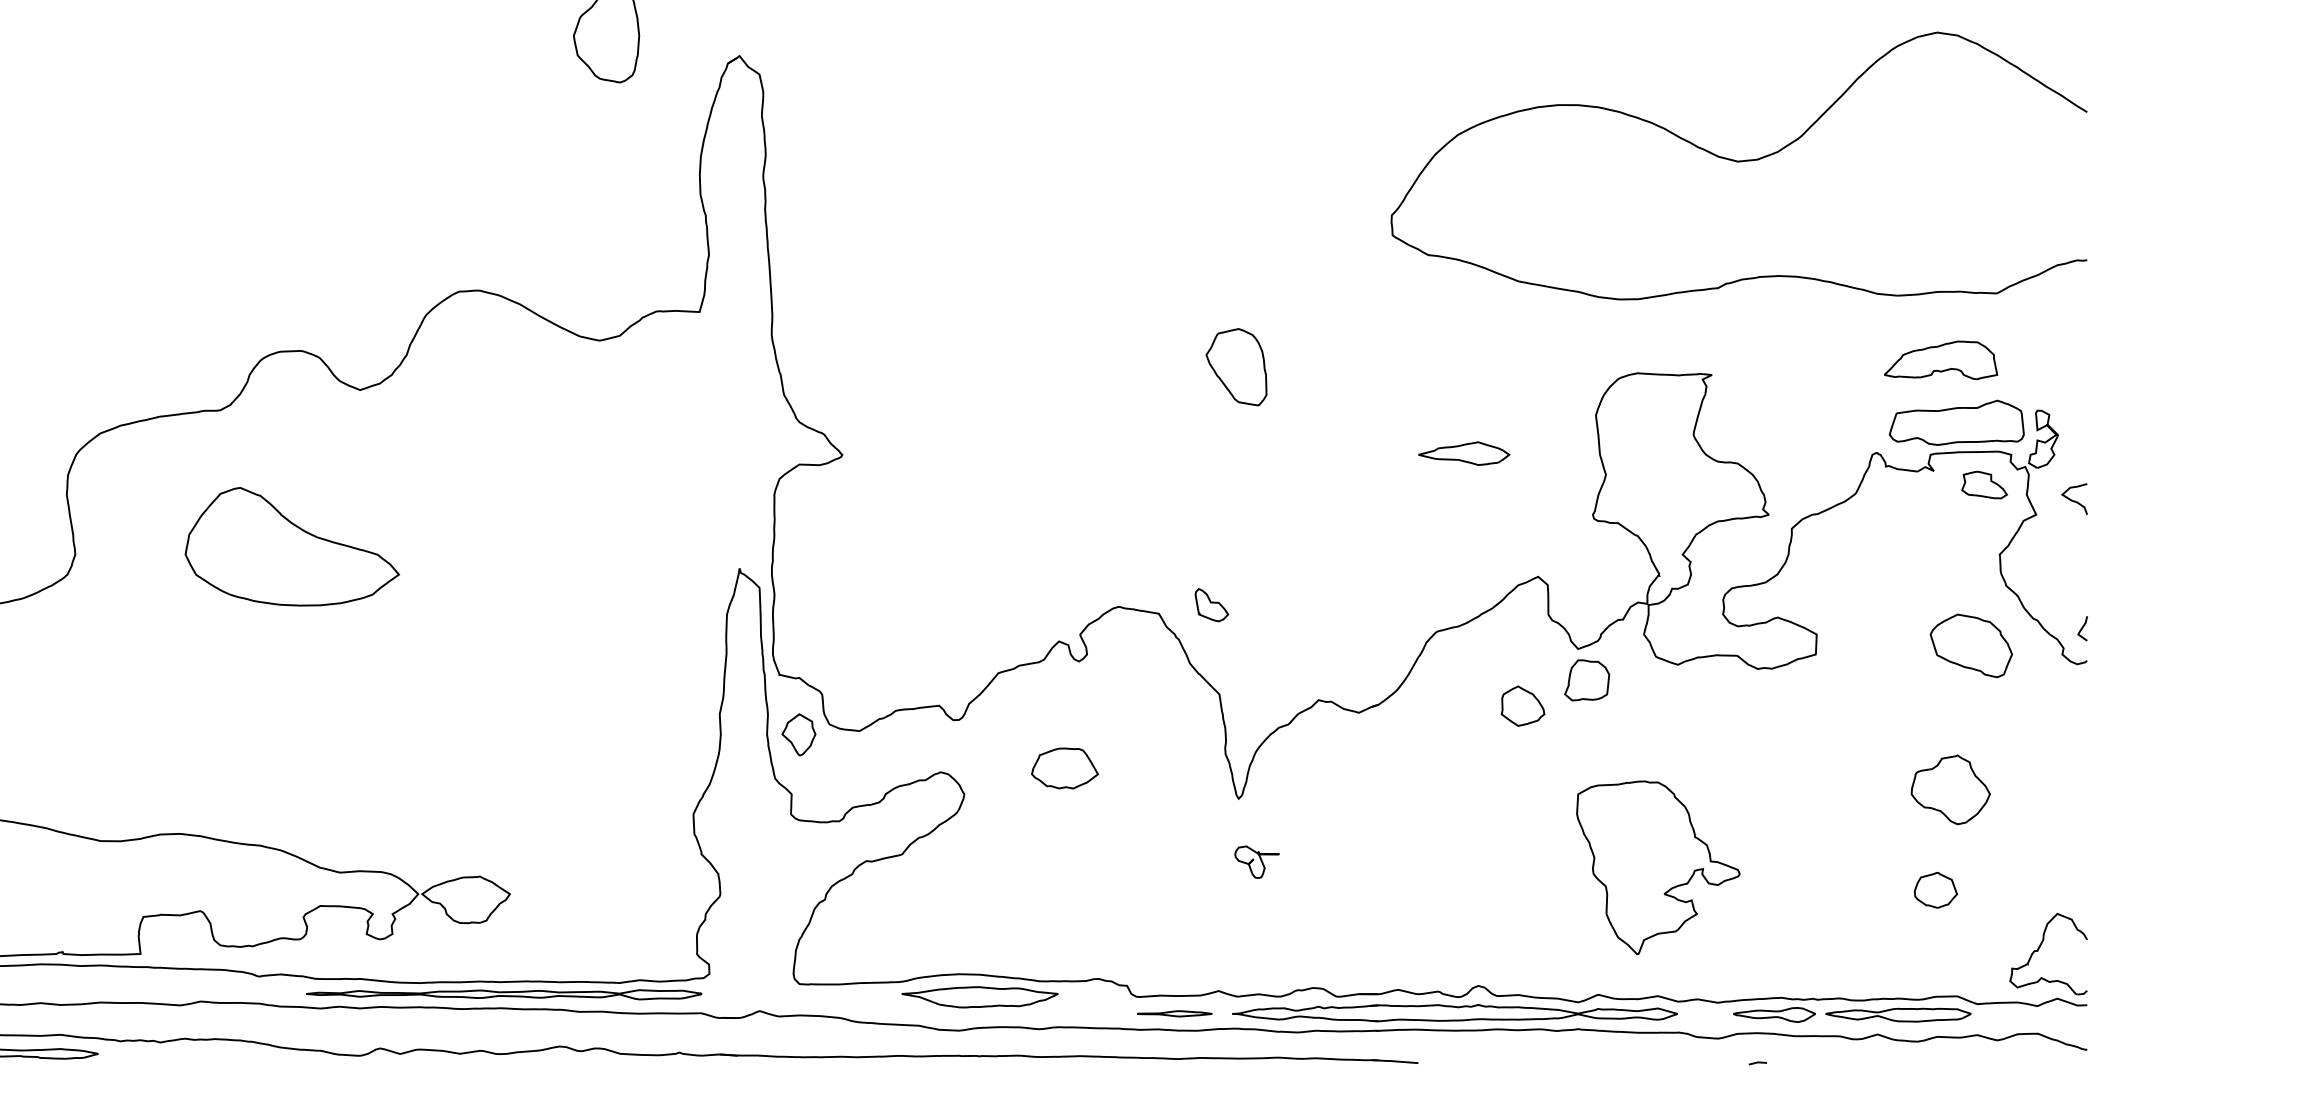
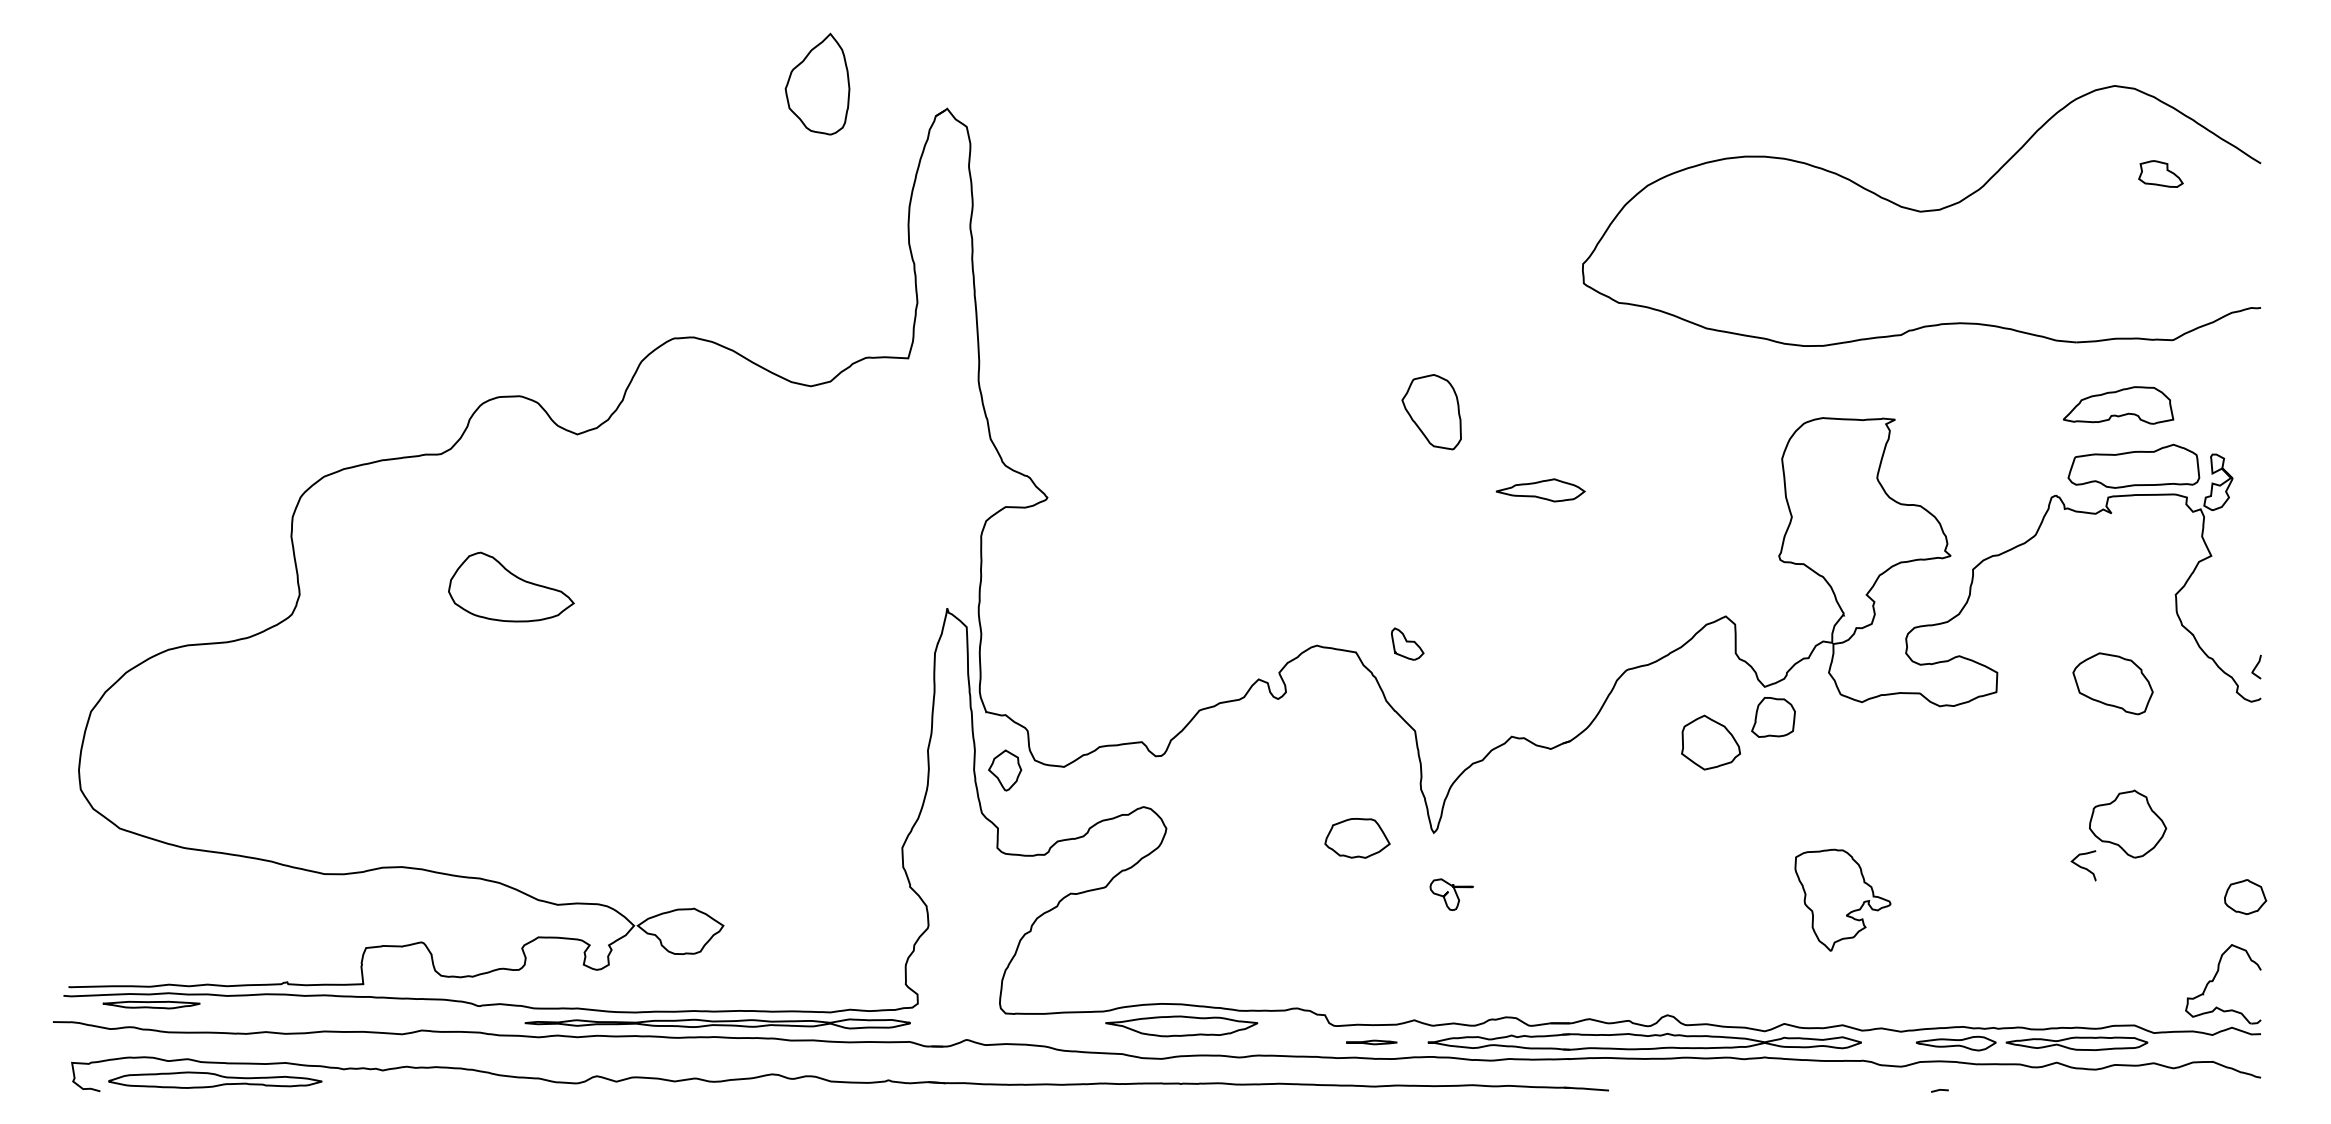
part: (1464, 453) -> (1540, 490), moved
part: (1984, 484) -> (2160, 173), moved
curve: (2073, 499) -> (2082, 866), moved
part: (292, 546) -> (511, 586), size x0.6
part: (1970, 645) -> (2112, 683), moved
part: (1522, 706) -> (1710, 742), size x1.4
part: (1064, 768) -> (1357, 838), moved
part: (1657, 868) -> (1842, 900), size x0.6
part: (1935, 890) -> (2245, 897), moved
part: (1174, 1013) -> (1371, 1042), size x0.7

